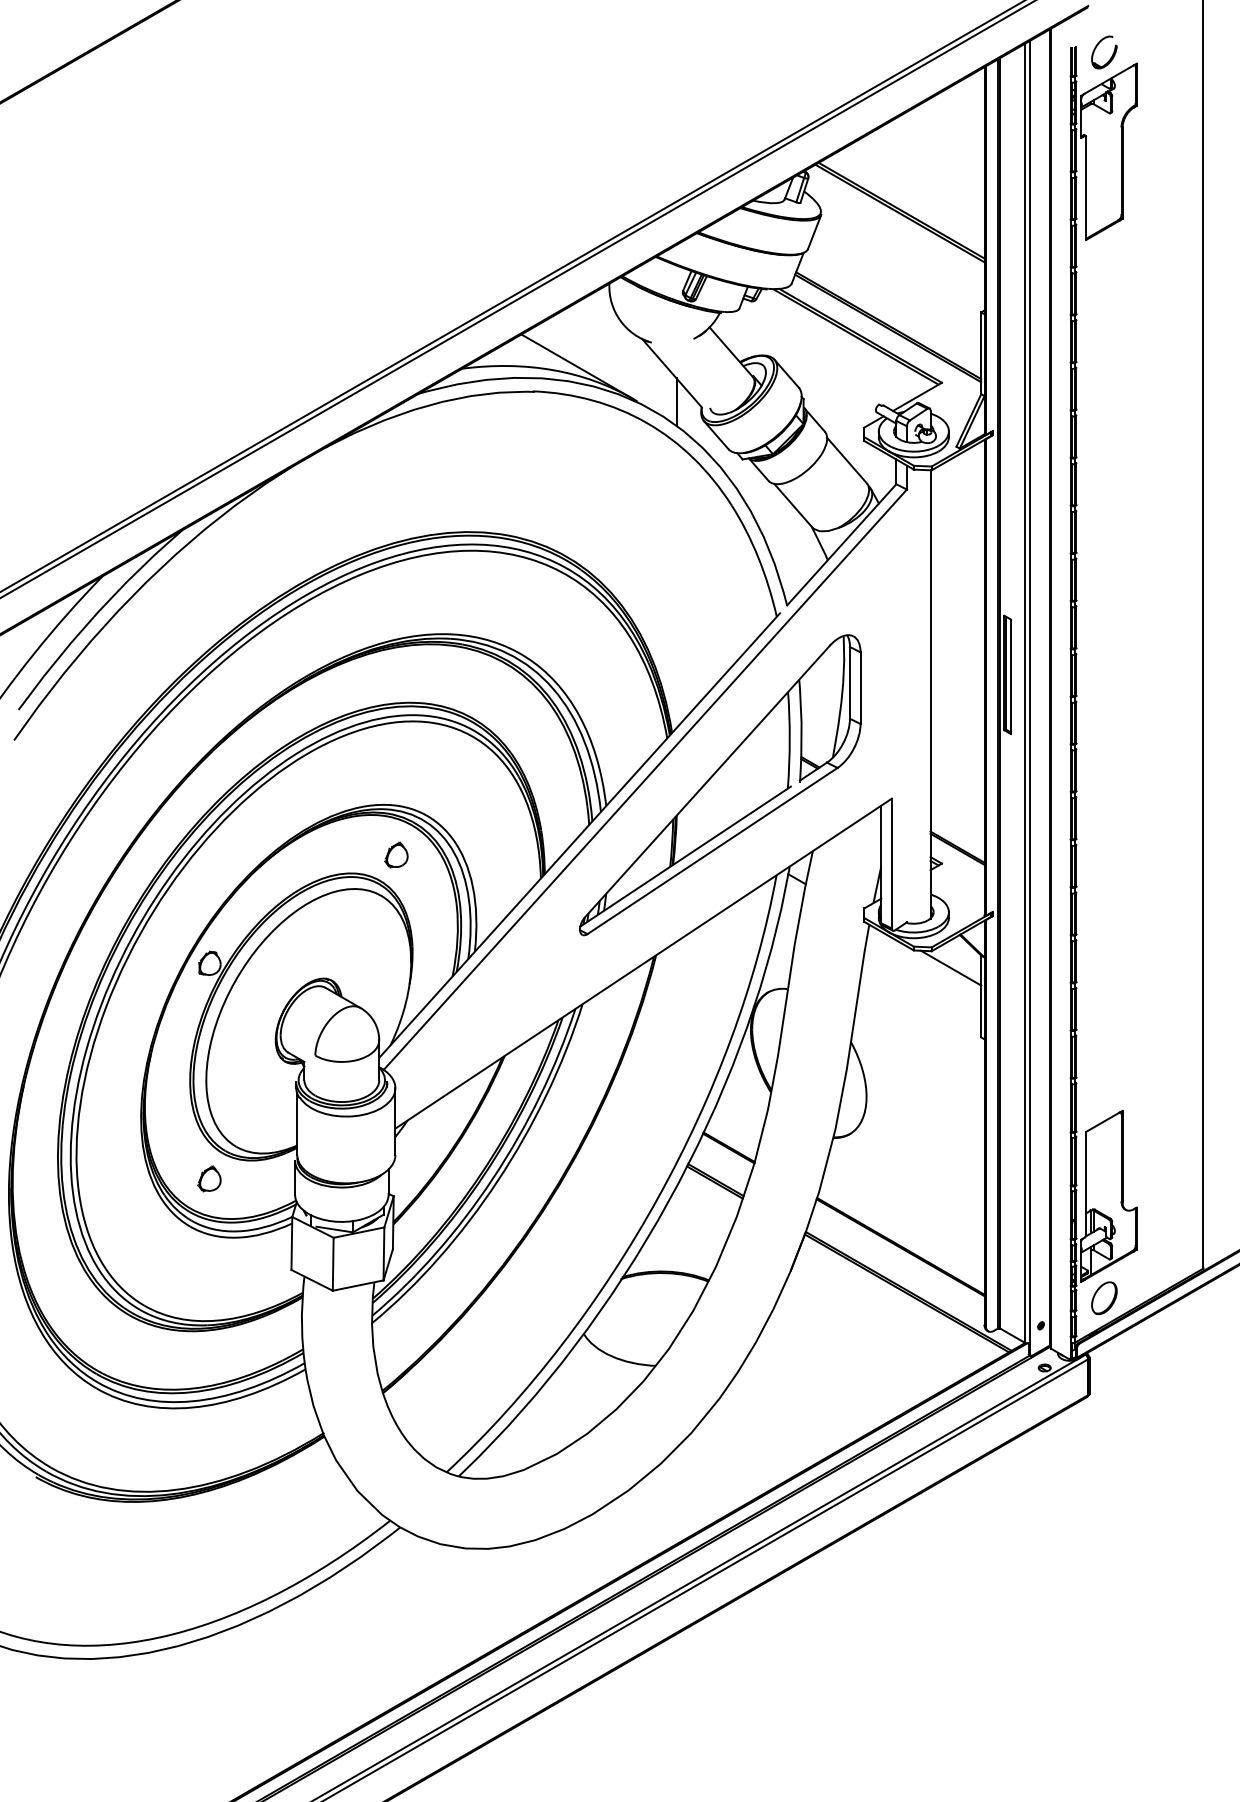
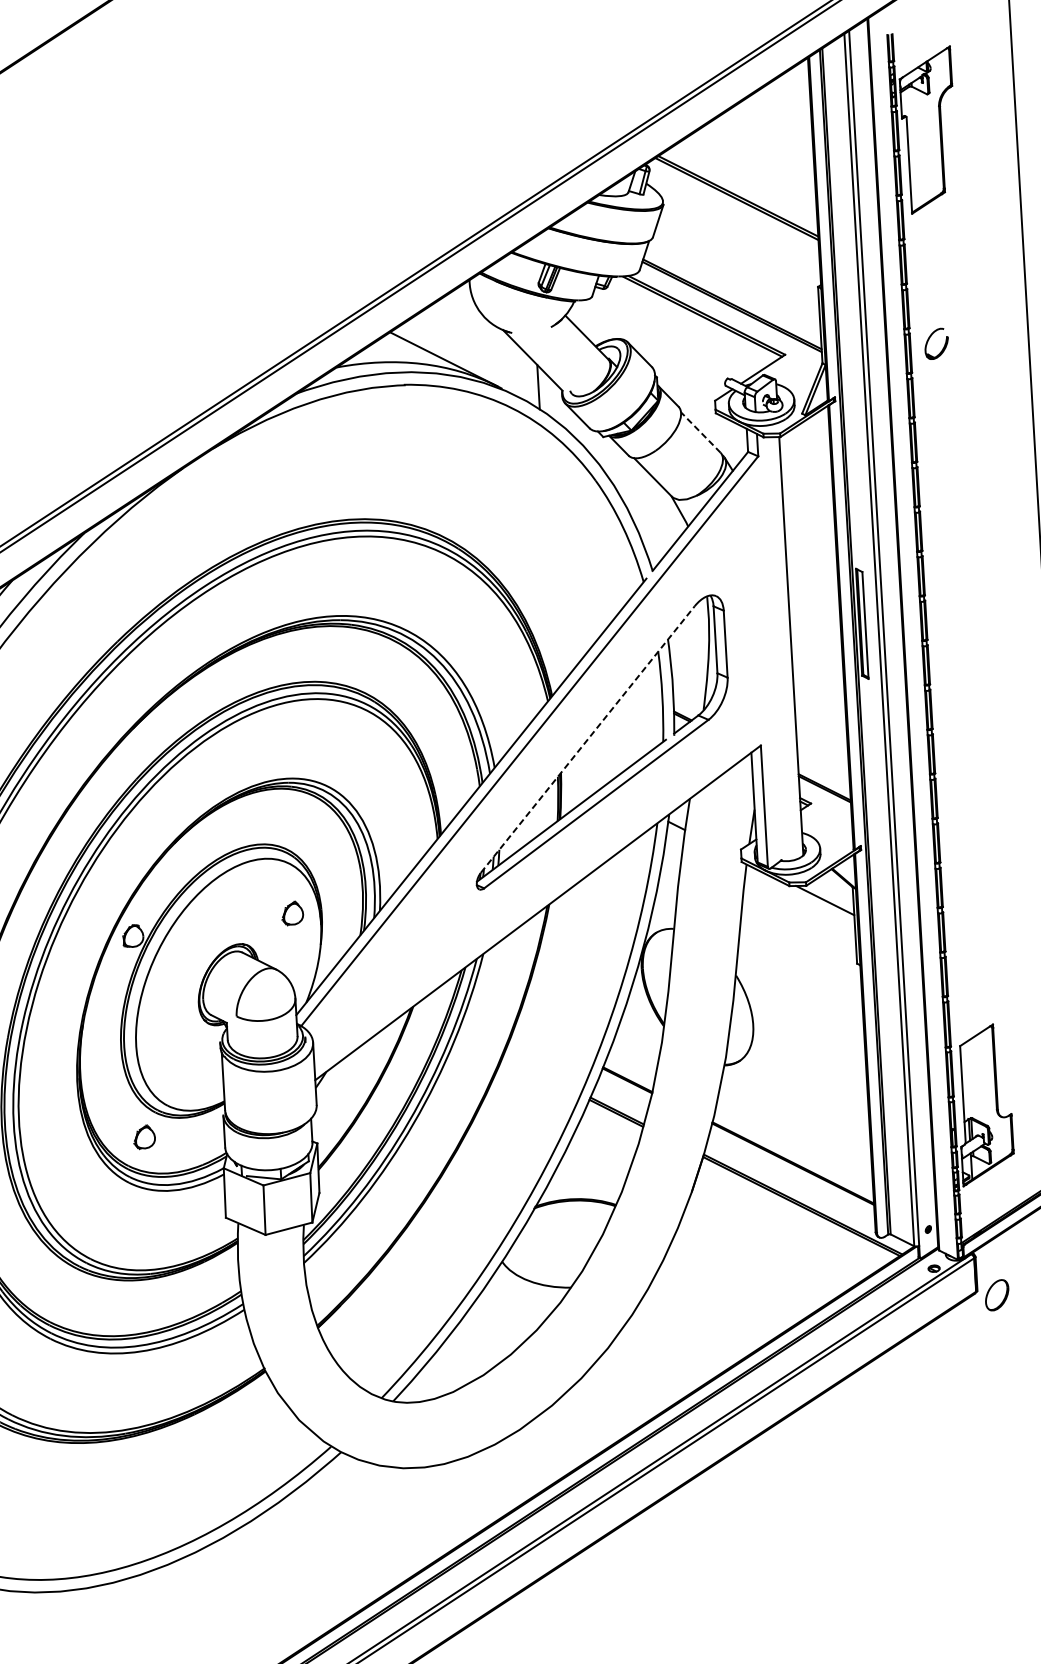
part: (1110, 57) -> (942, 348), moved
line: (846, 460) -> (700, 432), solid -> dashed
line: (707, 781) -> (587, 739), solid -> dashed
part: (396, 854) -> (292, 912), moved
part: (1104, 1298) -> (997, 1295), moved

